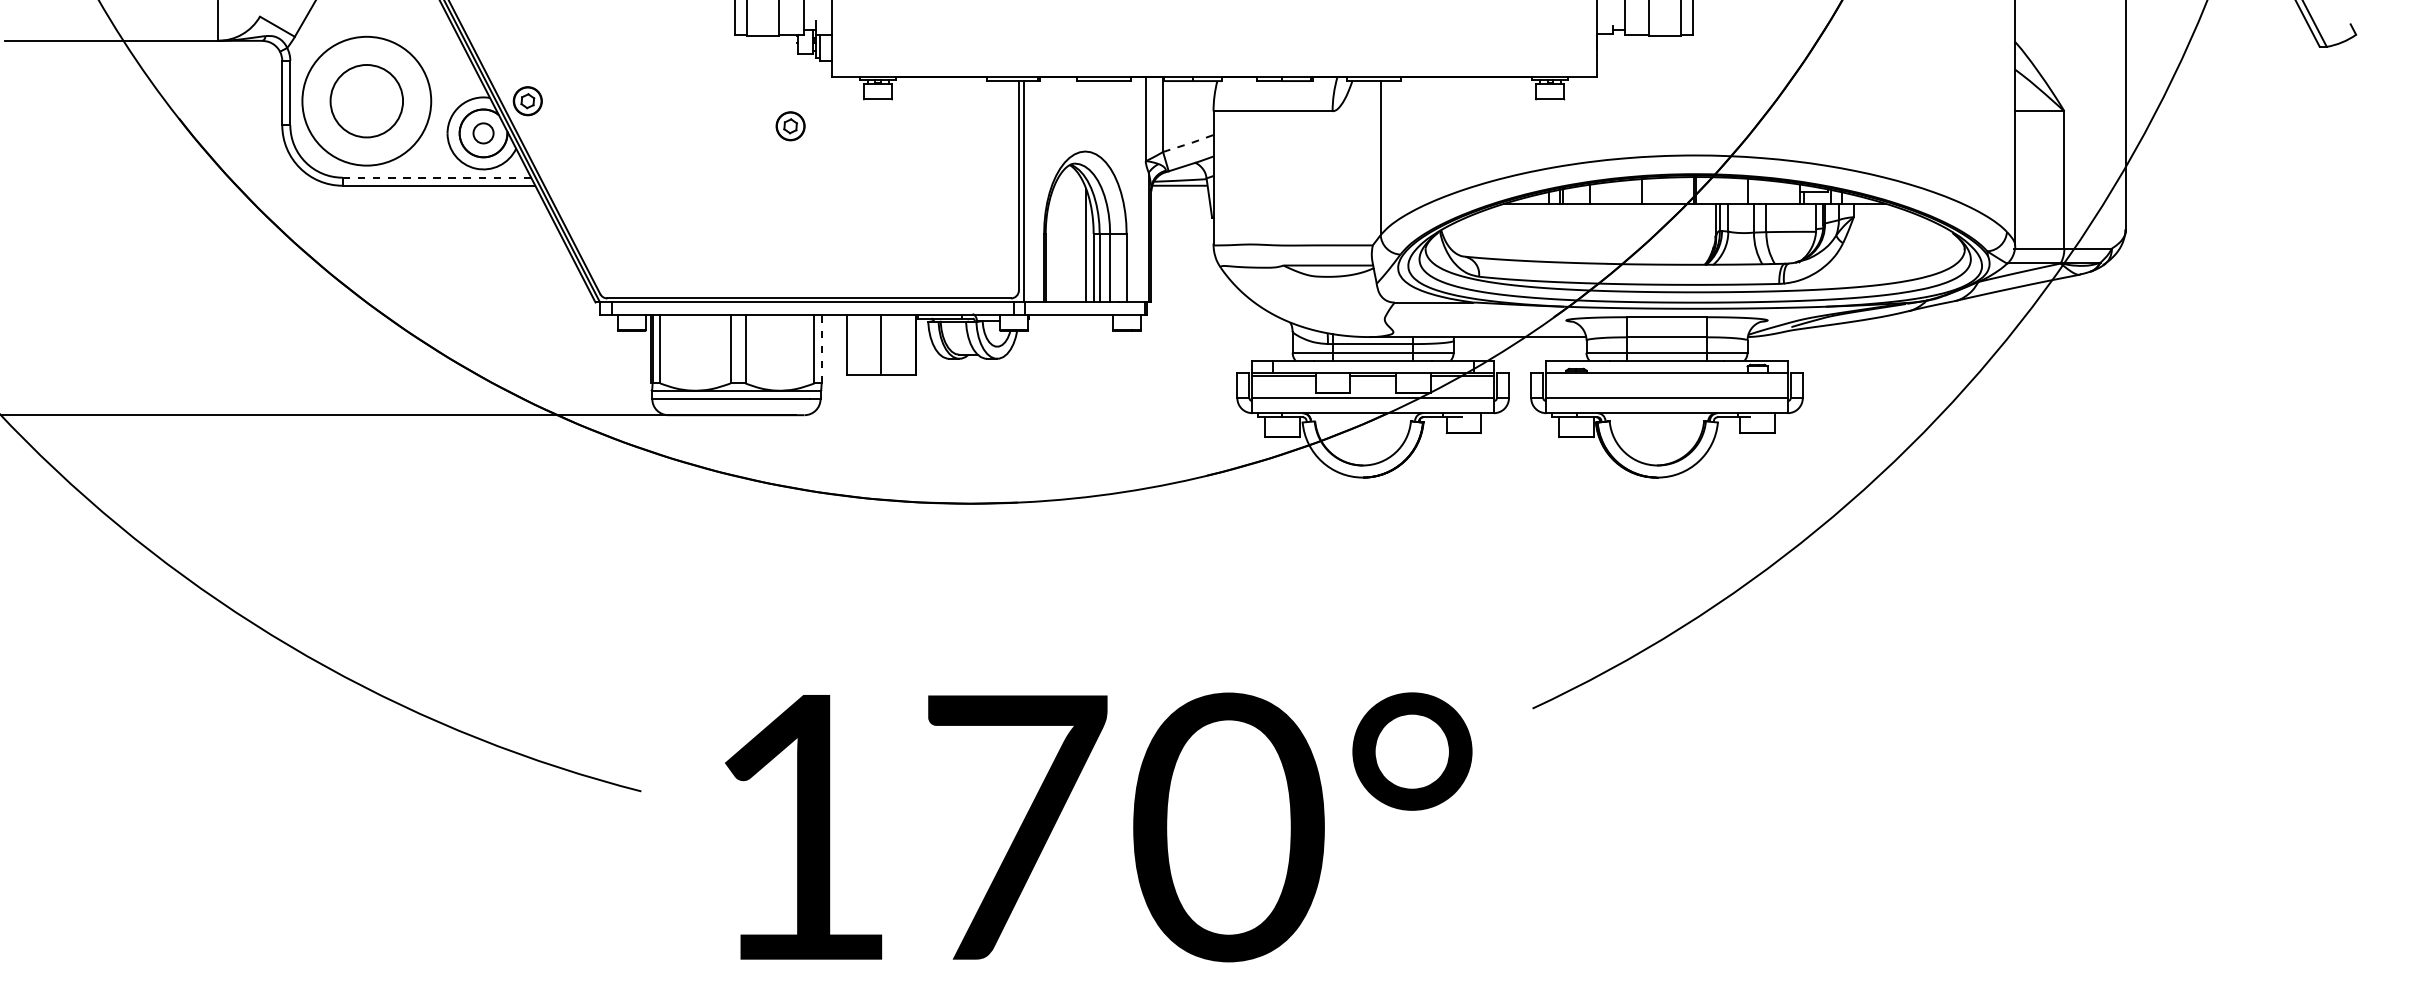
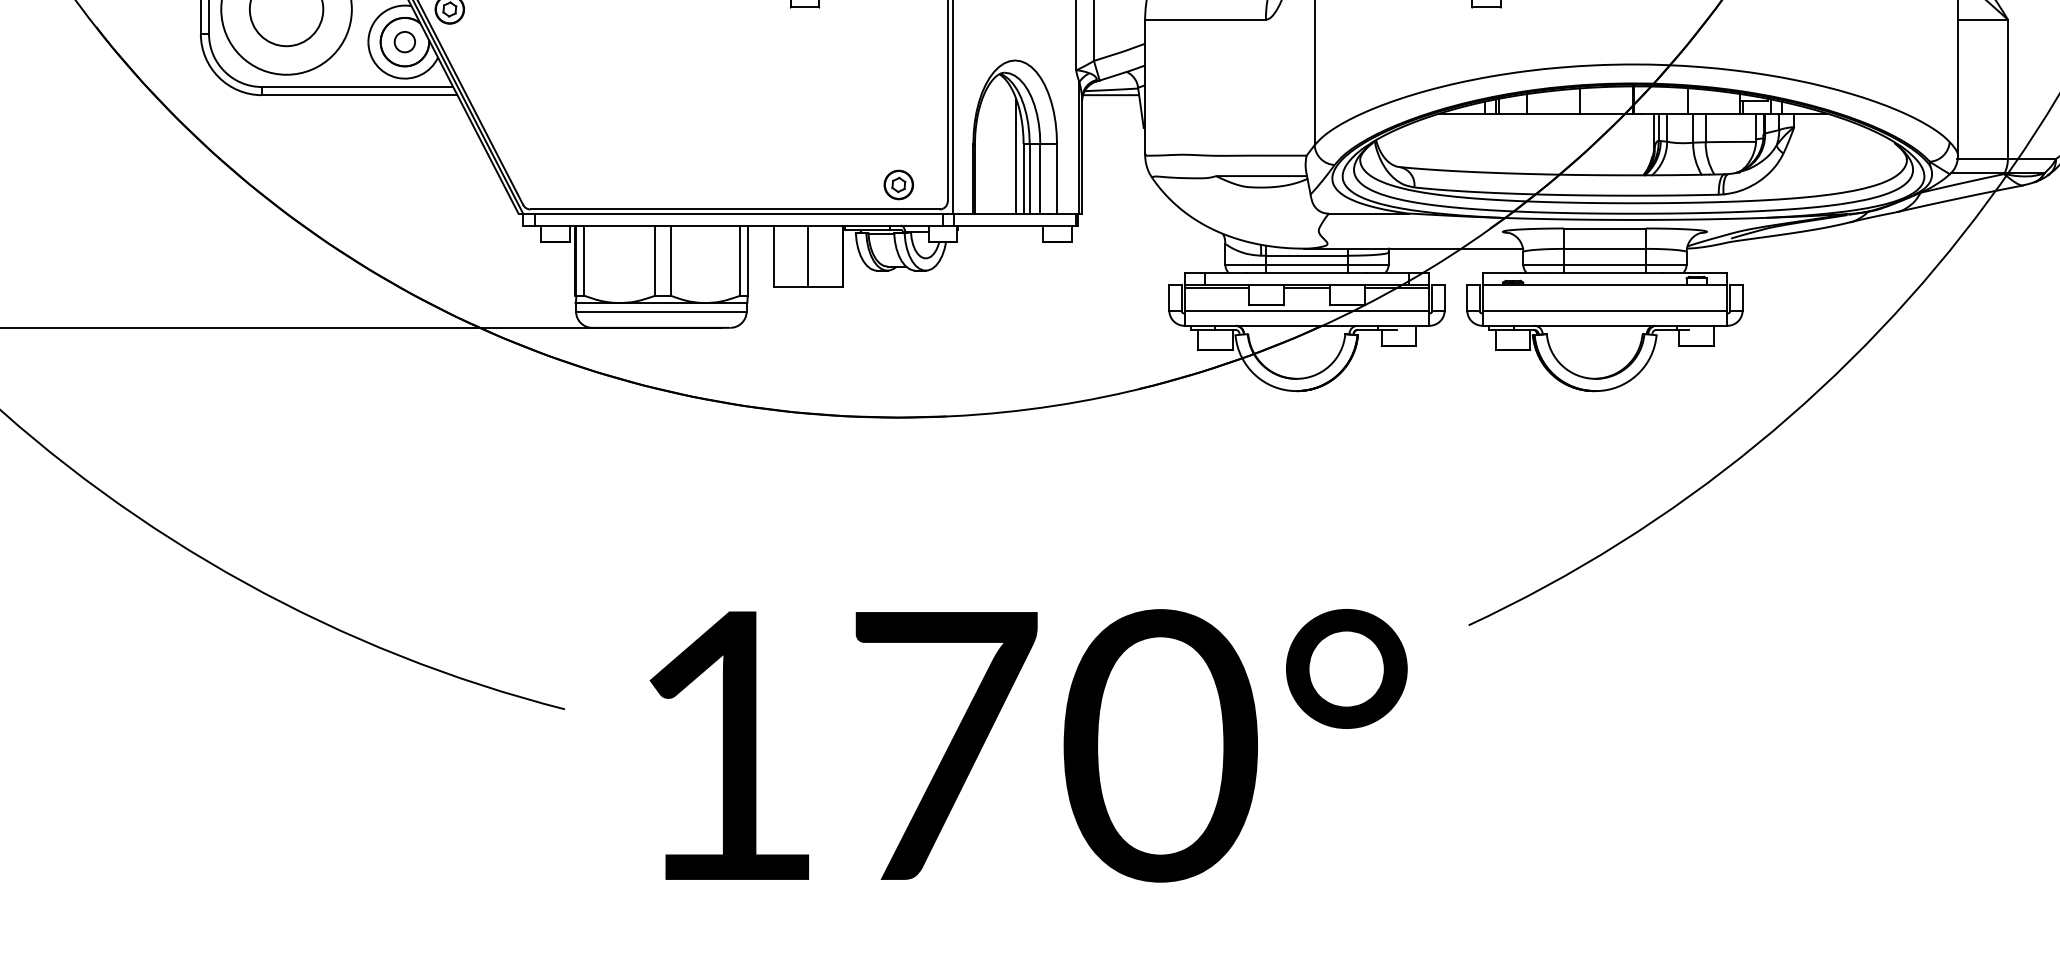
part: (790, 126) -> (898, 185), moved
line: (1189, 143) -> (1120, 52), dashed -> solid
line: (437, 177) -> (358, 86), dashed -> solid
line: (821, 348) -> (747, 260), dashed -> solid

